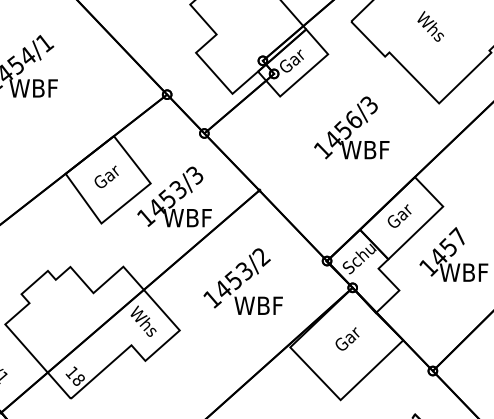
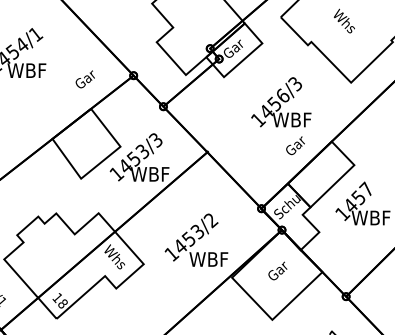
text: (105, 176) -> (84, 79), moved
text: (399, 215) -> (295, 145), moved
text: (243, 280) -> (196, 239), moved

